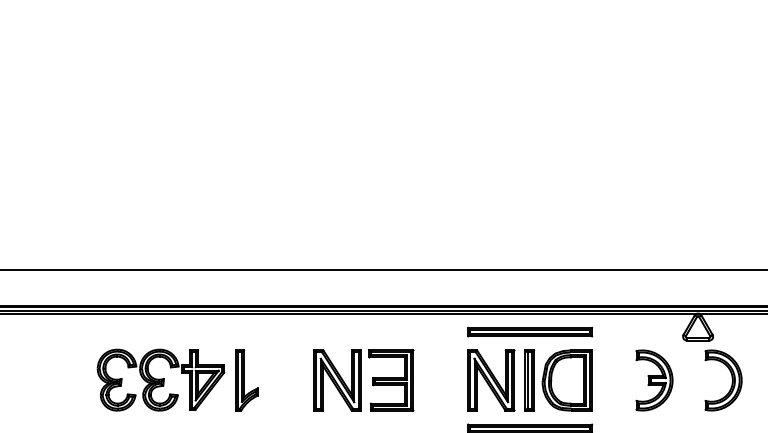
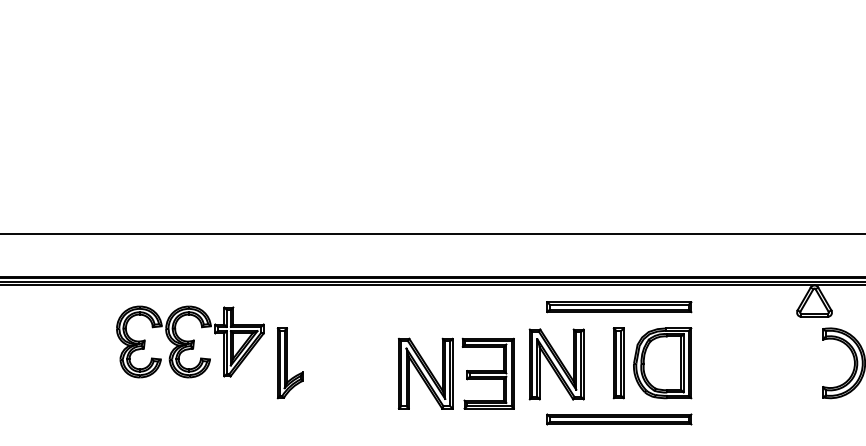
part: (160, 379) -> (189, 341), moved
part: (363, 380) -> (455, 373), moved
part: (491, 380) -> (557, 364), moved
part: (654, 380) -> (763, 363), removed

